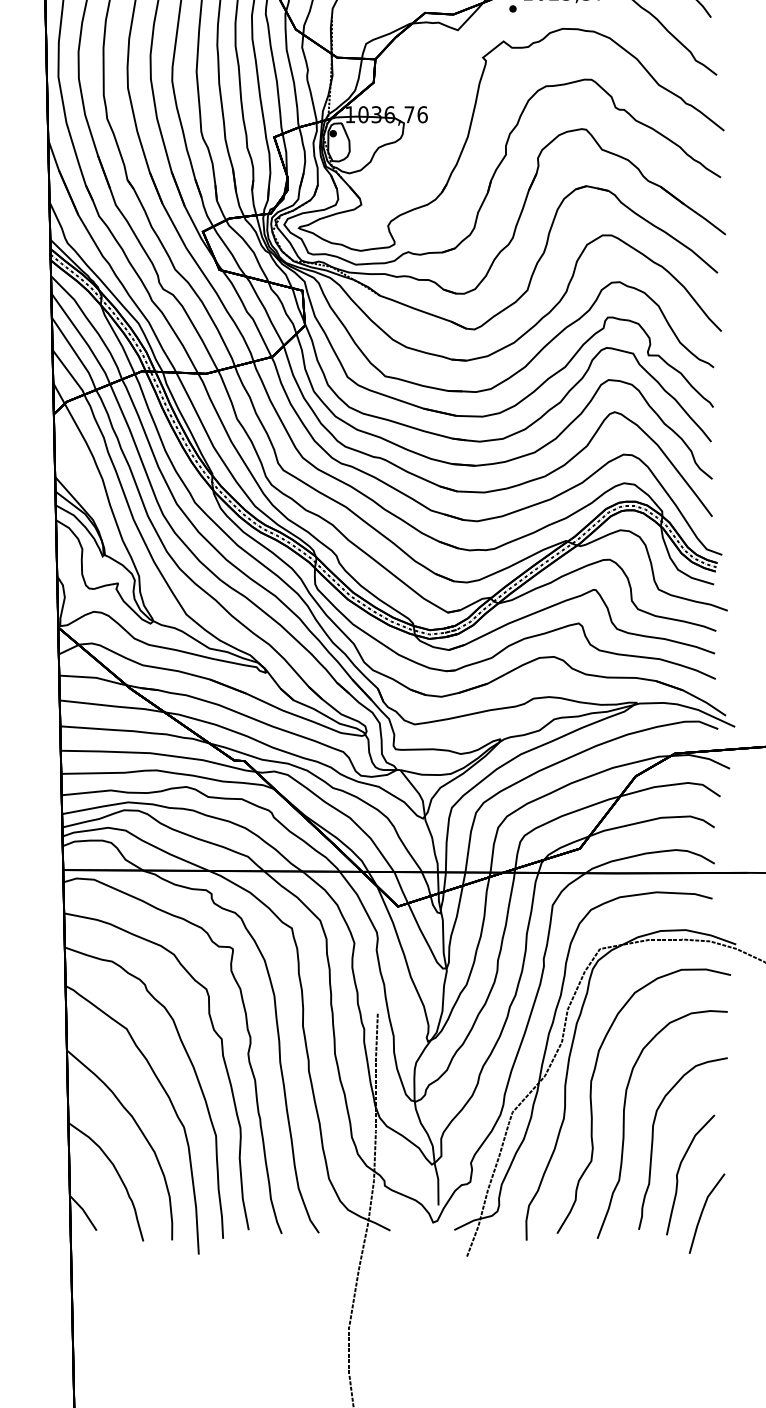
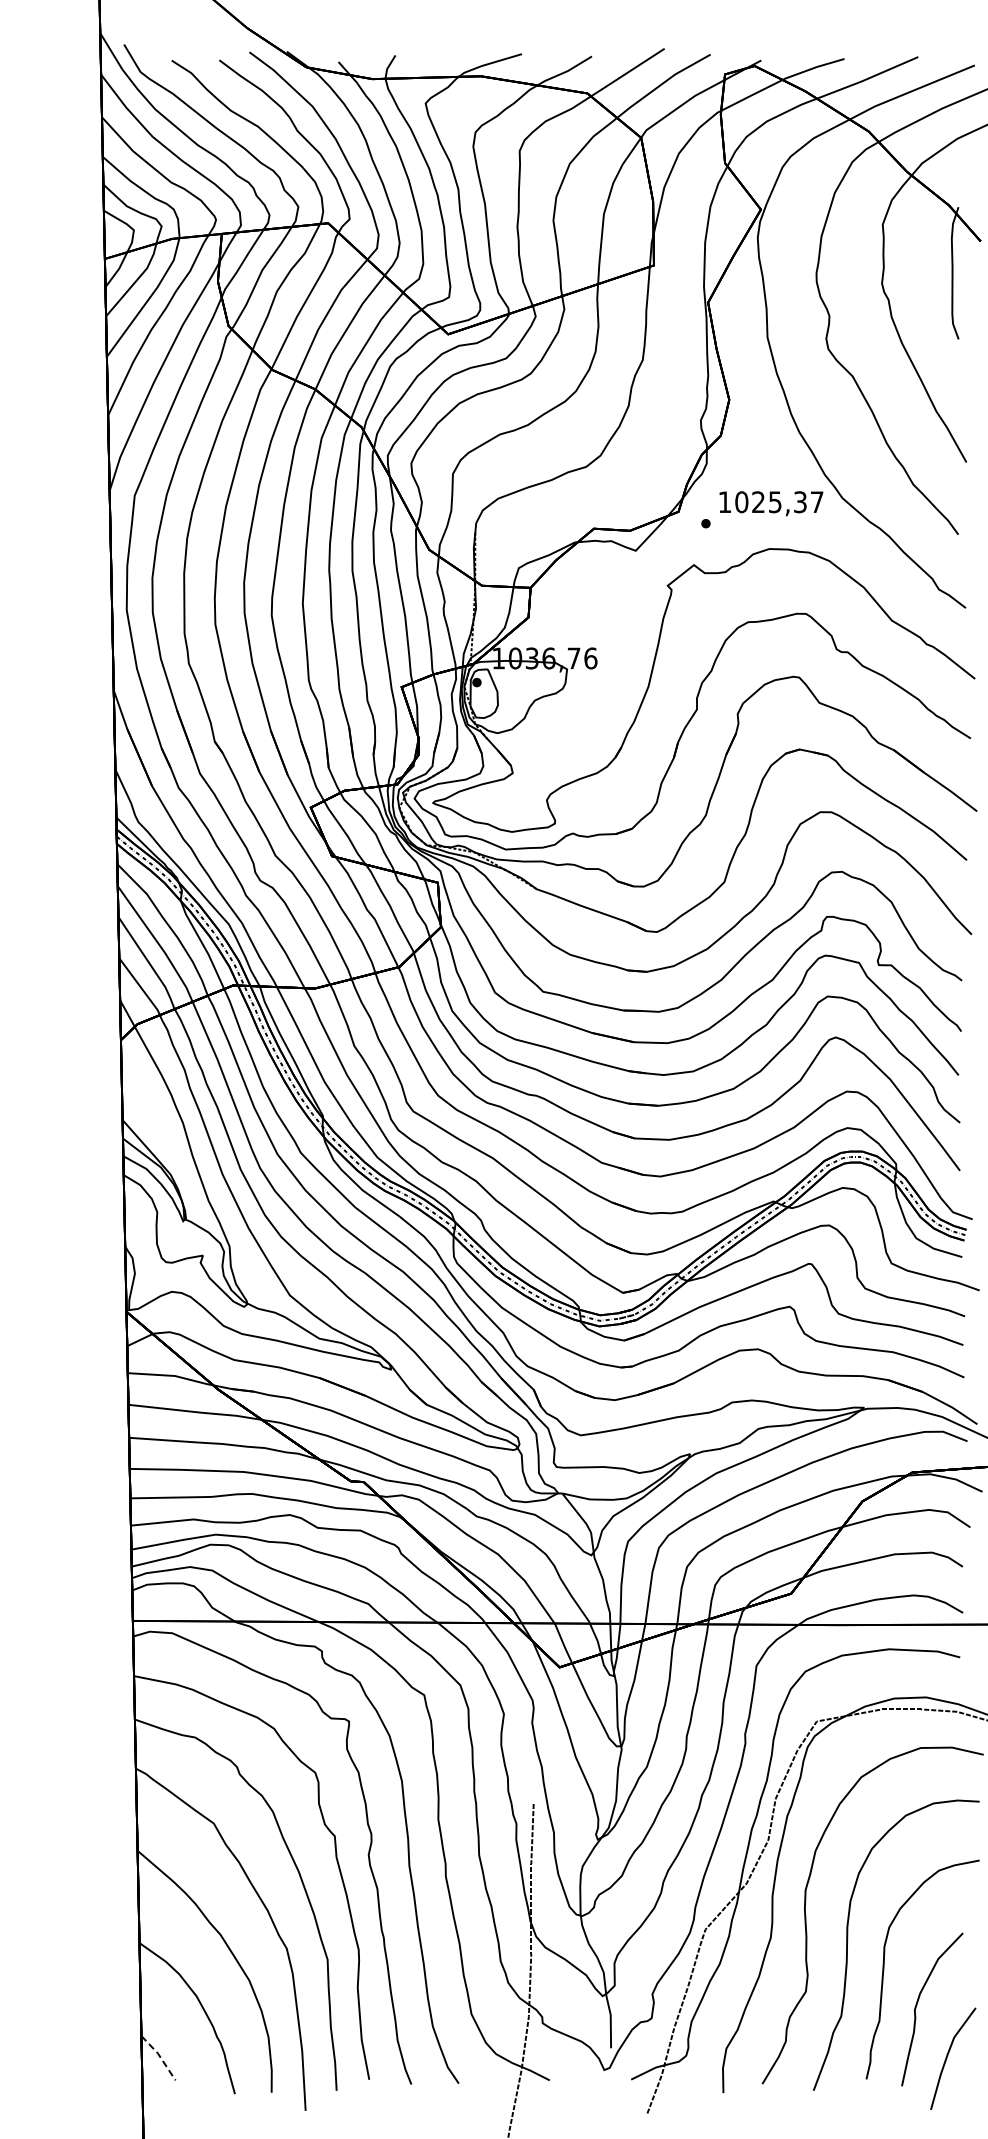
line: (84, 1211) -> (159, 2055), solid -> dashed

